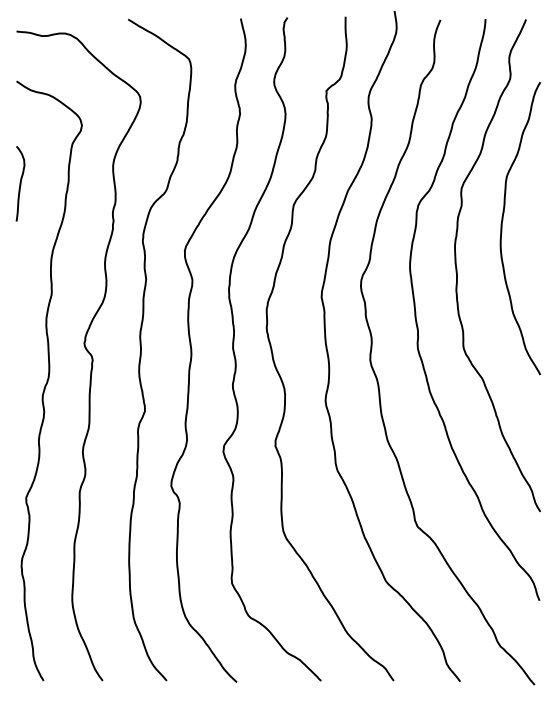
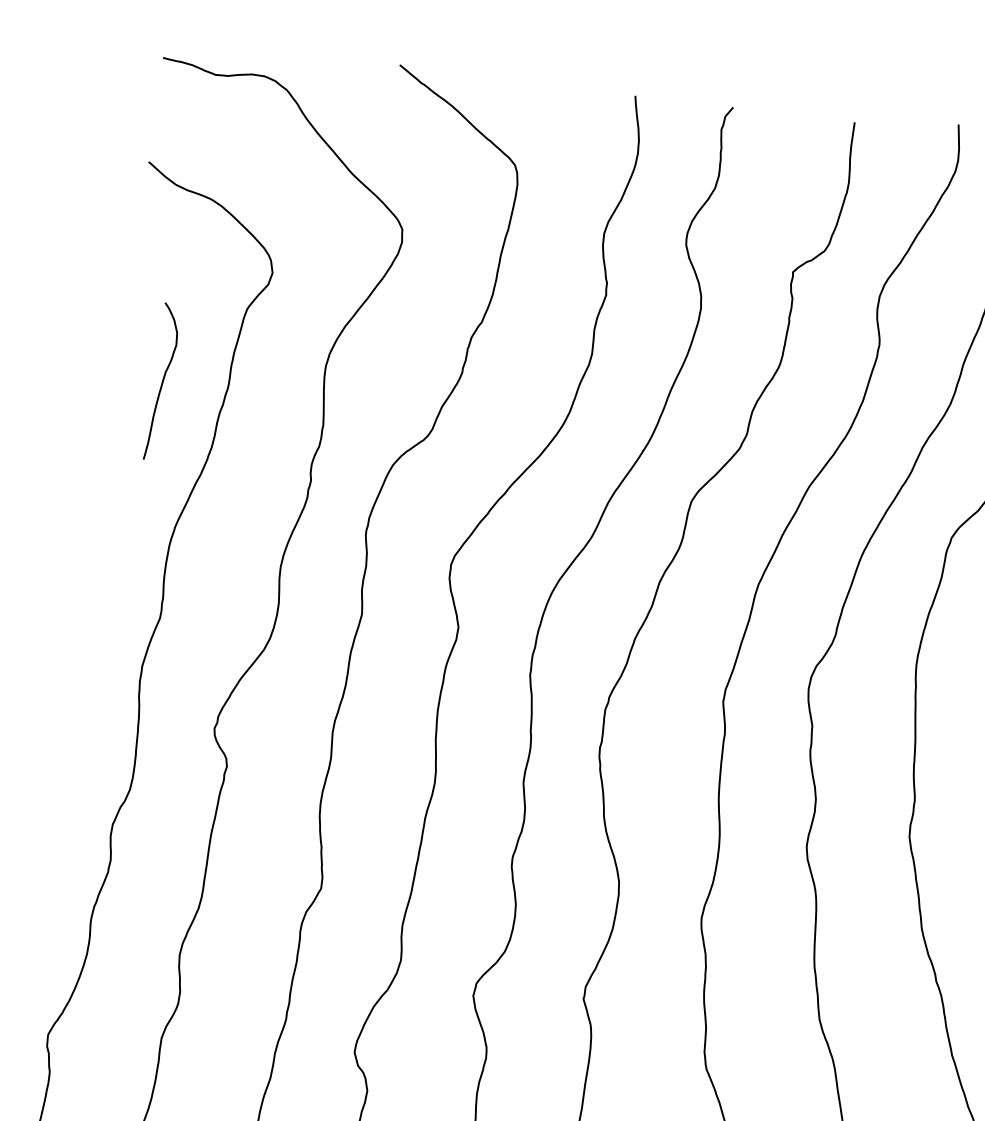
curve: (20, 183) -> (162, 381), moved

